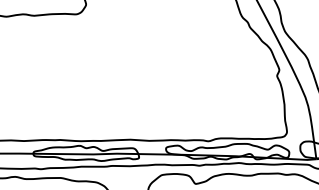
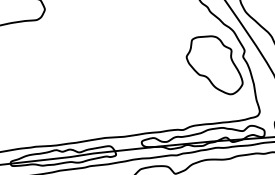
part: (247, 81) -> (214, 65), added

